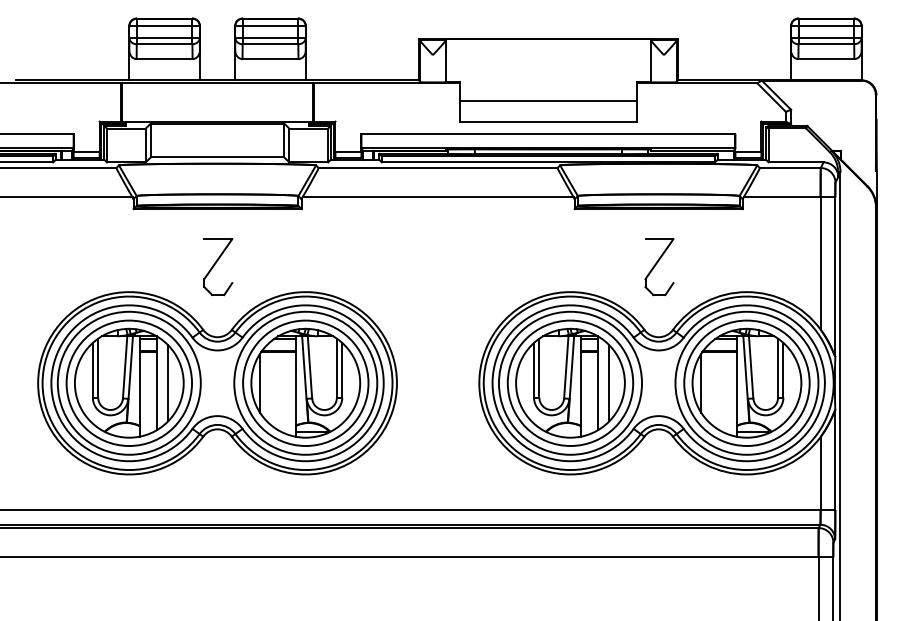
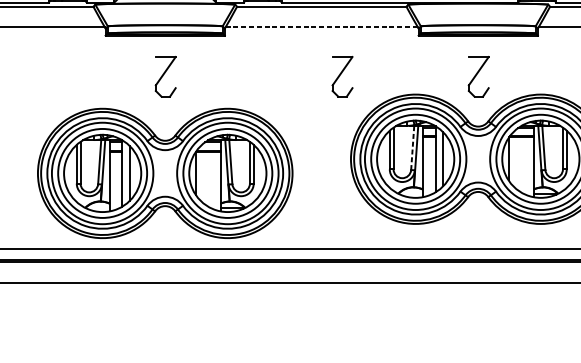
line: (438, 197) -> (322, 27), solid -> dashed
part: (467, 267) -> (342, 77), added
line: (566, 366) -> (412, 147), solid -> dashed
part: (217, 383) -> (165, 173), moved

